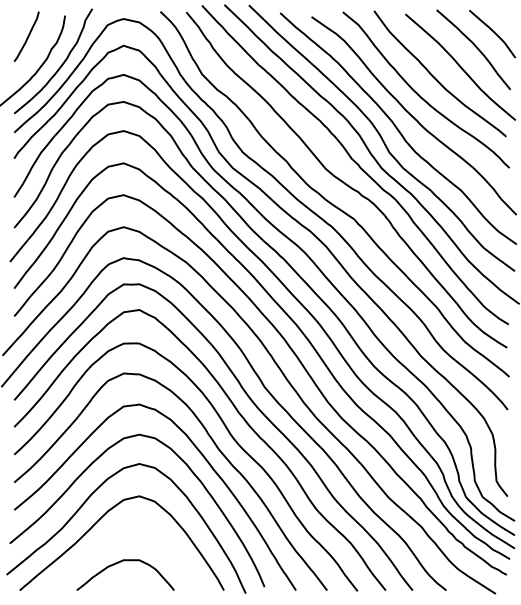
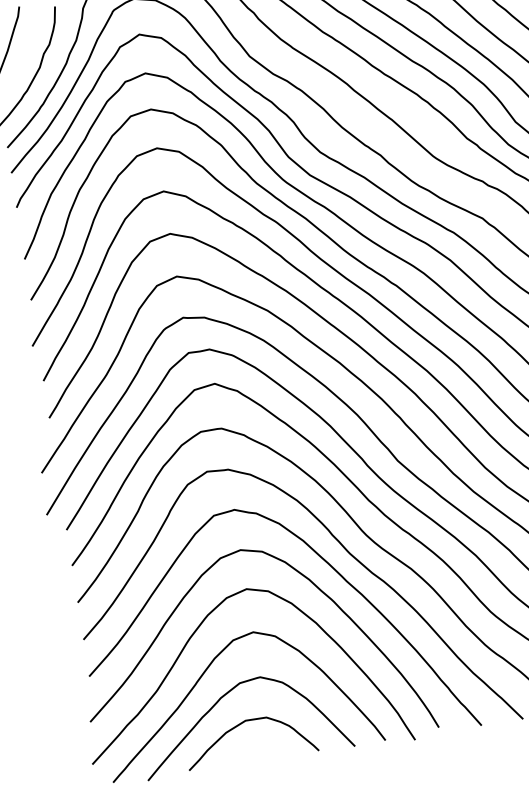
curve: (109, 541) -> (222, 698), added

